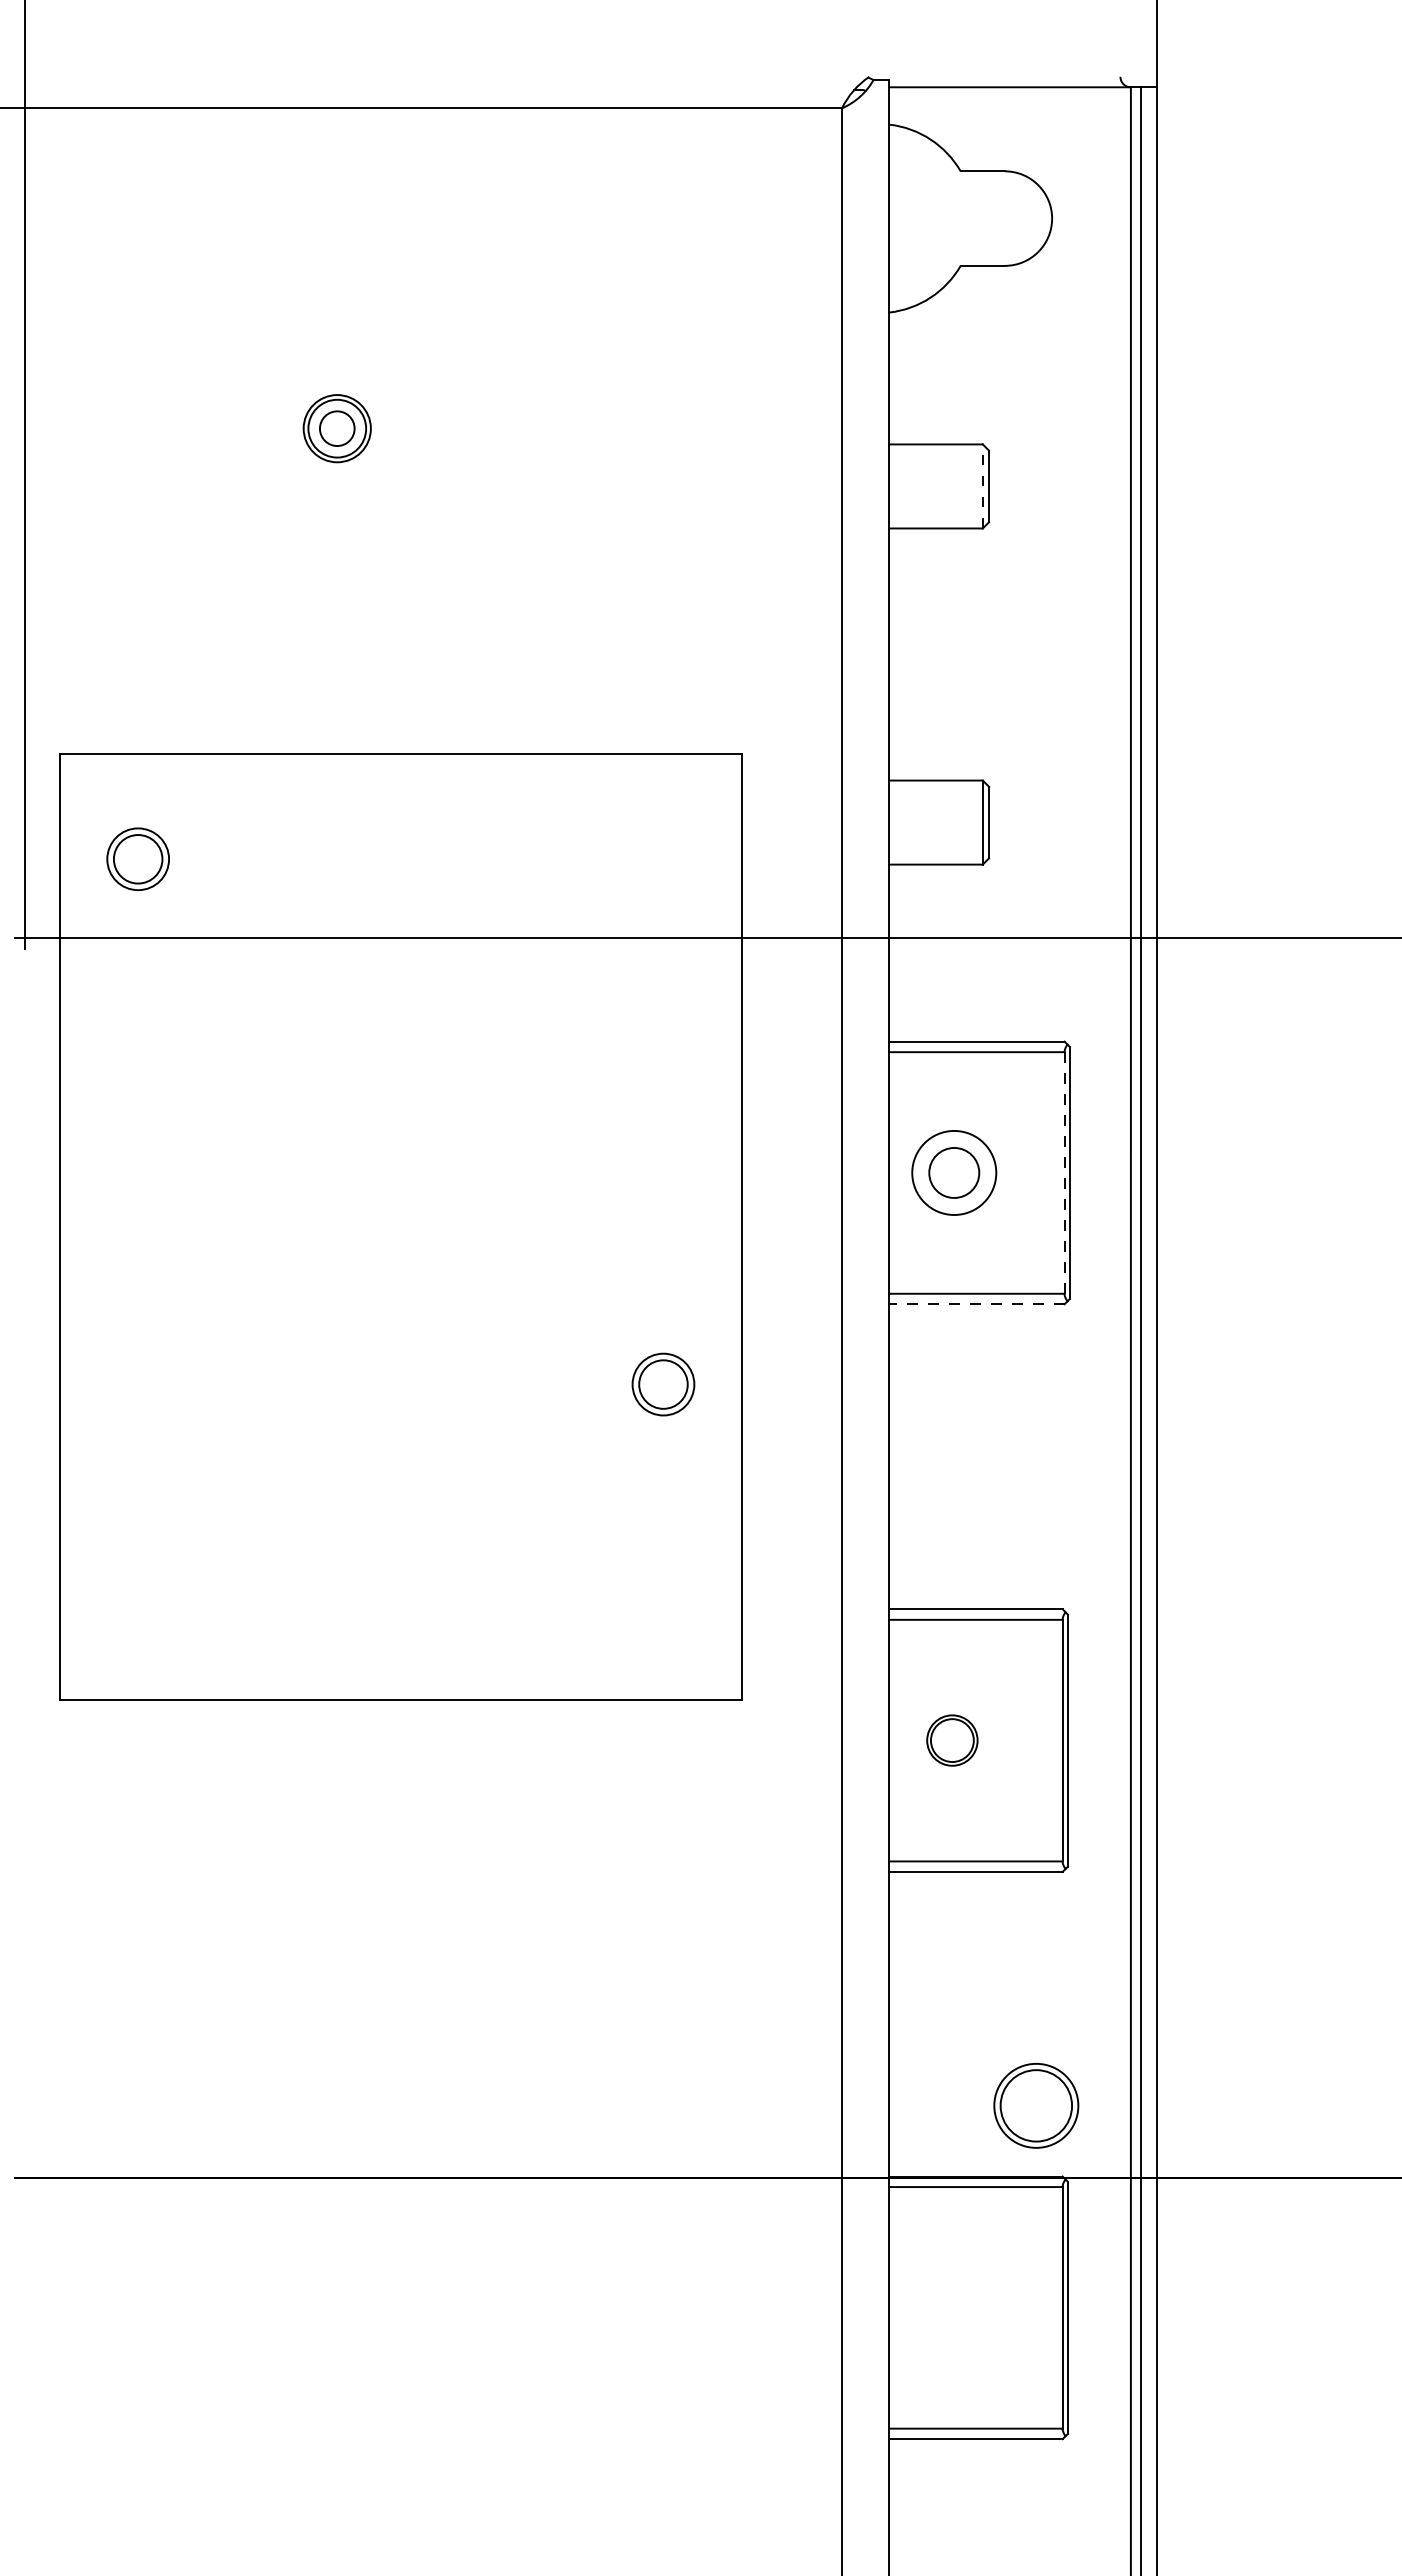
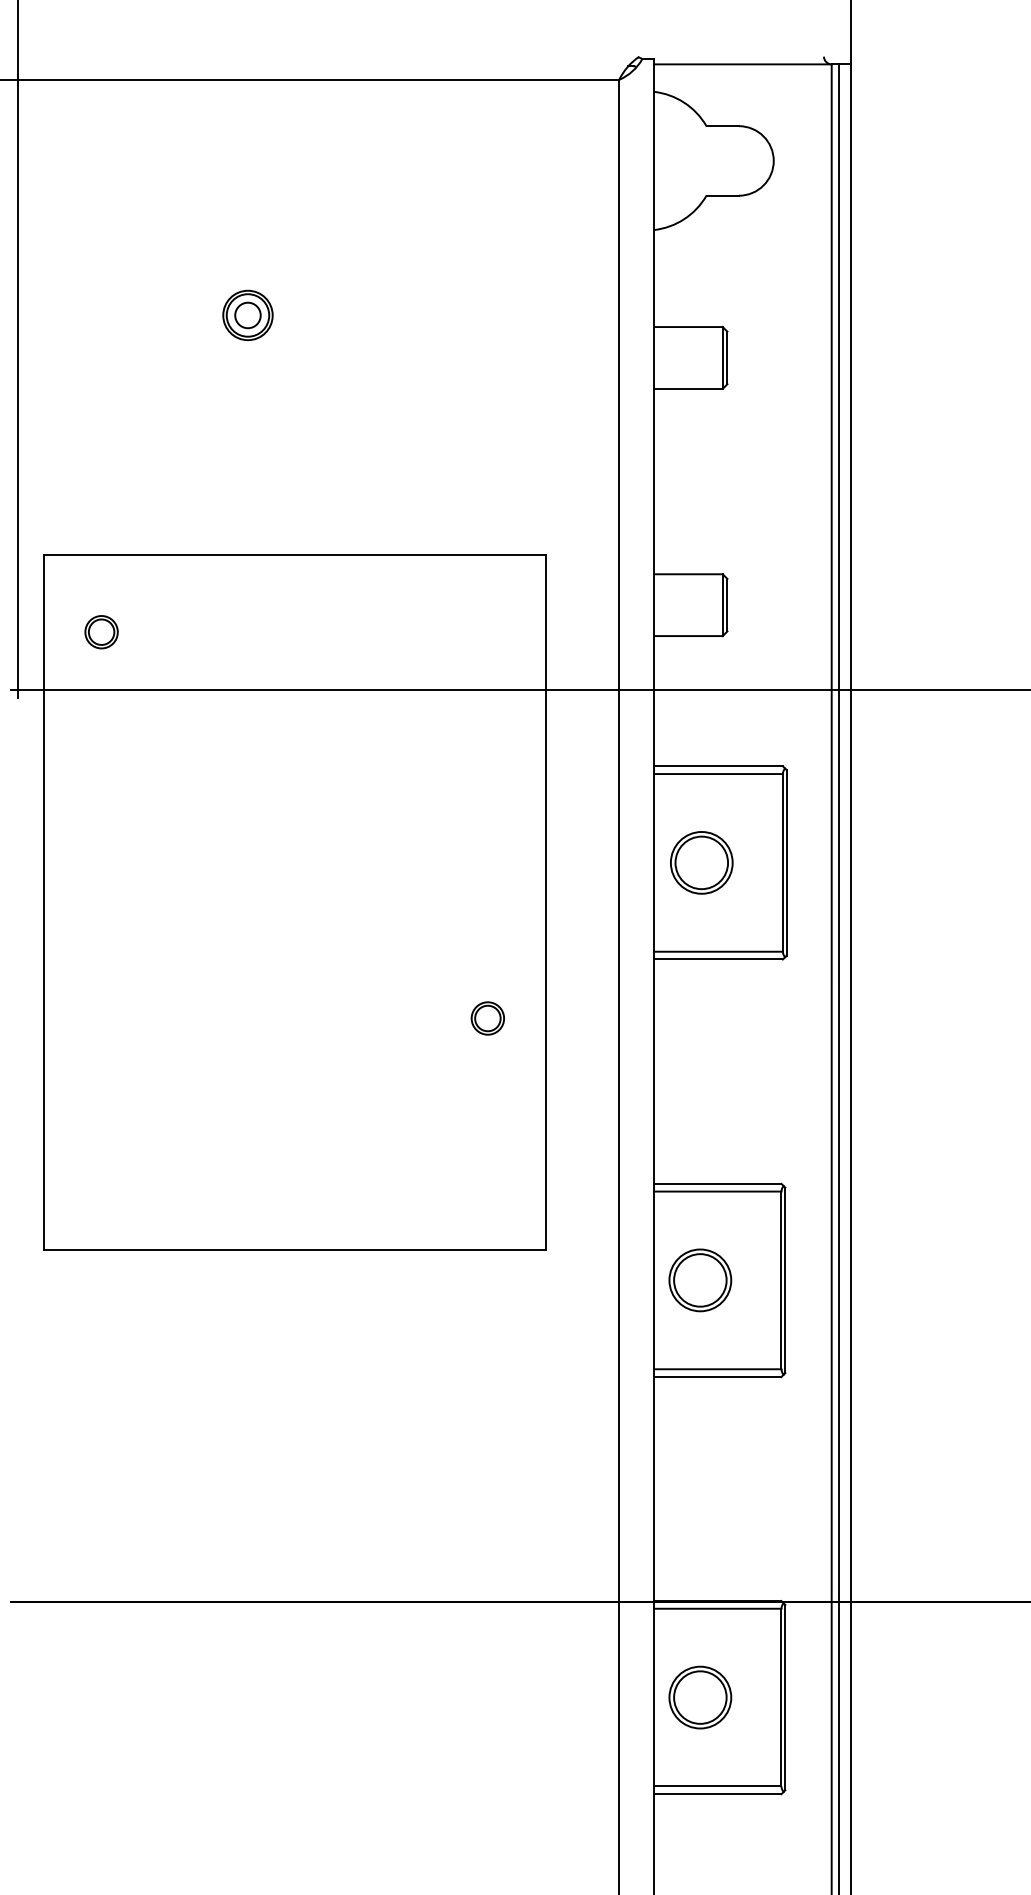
line: (982, 485) -> (722, 357), dashed -> solid
part: (138, 859) -> (101, 632), size x0.71
circle: (953, 1172) -> (701, 862), size x1.43
line: (1064, 1172) -> (782, 862), dashed -> solid
line: (976, 1304) -> (718, 959), dashed -> solid
part: (663, 1384) -> (487, 1018), size x0.71
part: (952, 1740) -> (700, 1280), size x1.67
part: (1036, 2105) -> (700, 1697), moved

